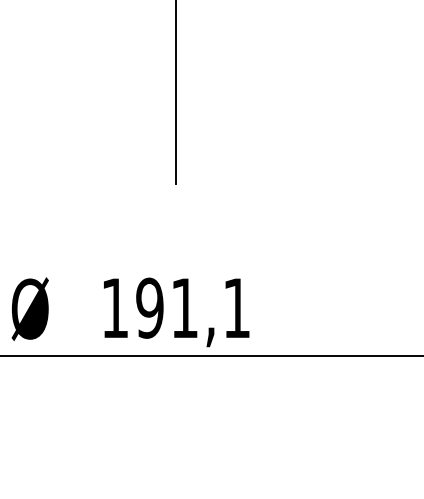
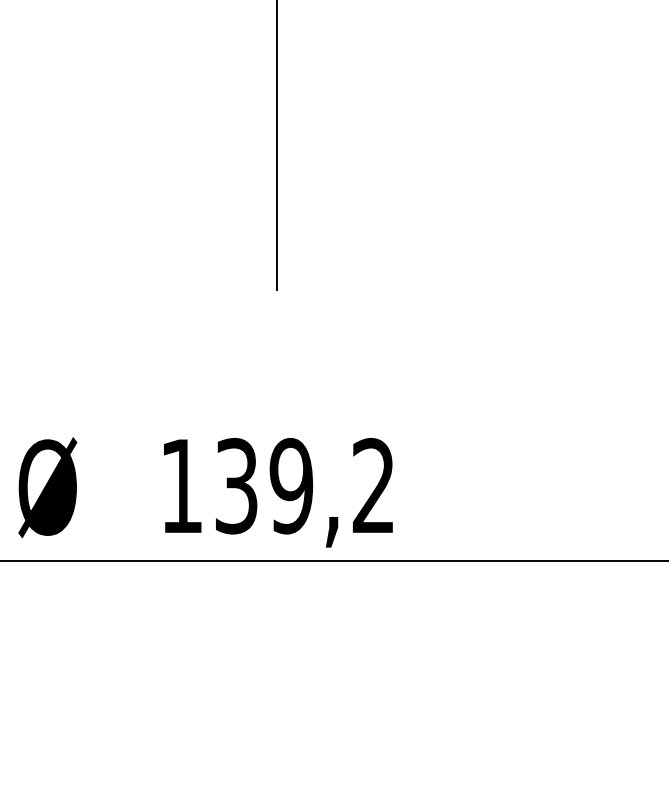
text: (192, 307) -> (303, 485), 191,1 -> 139,2

